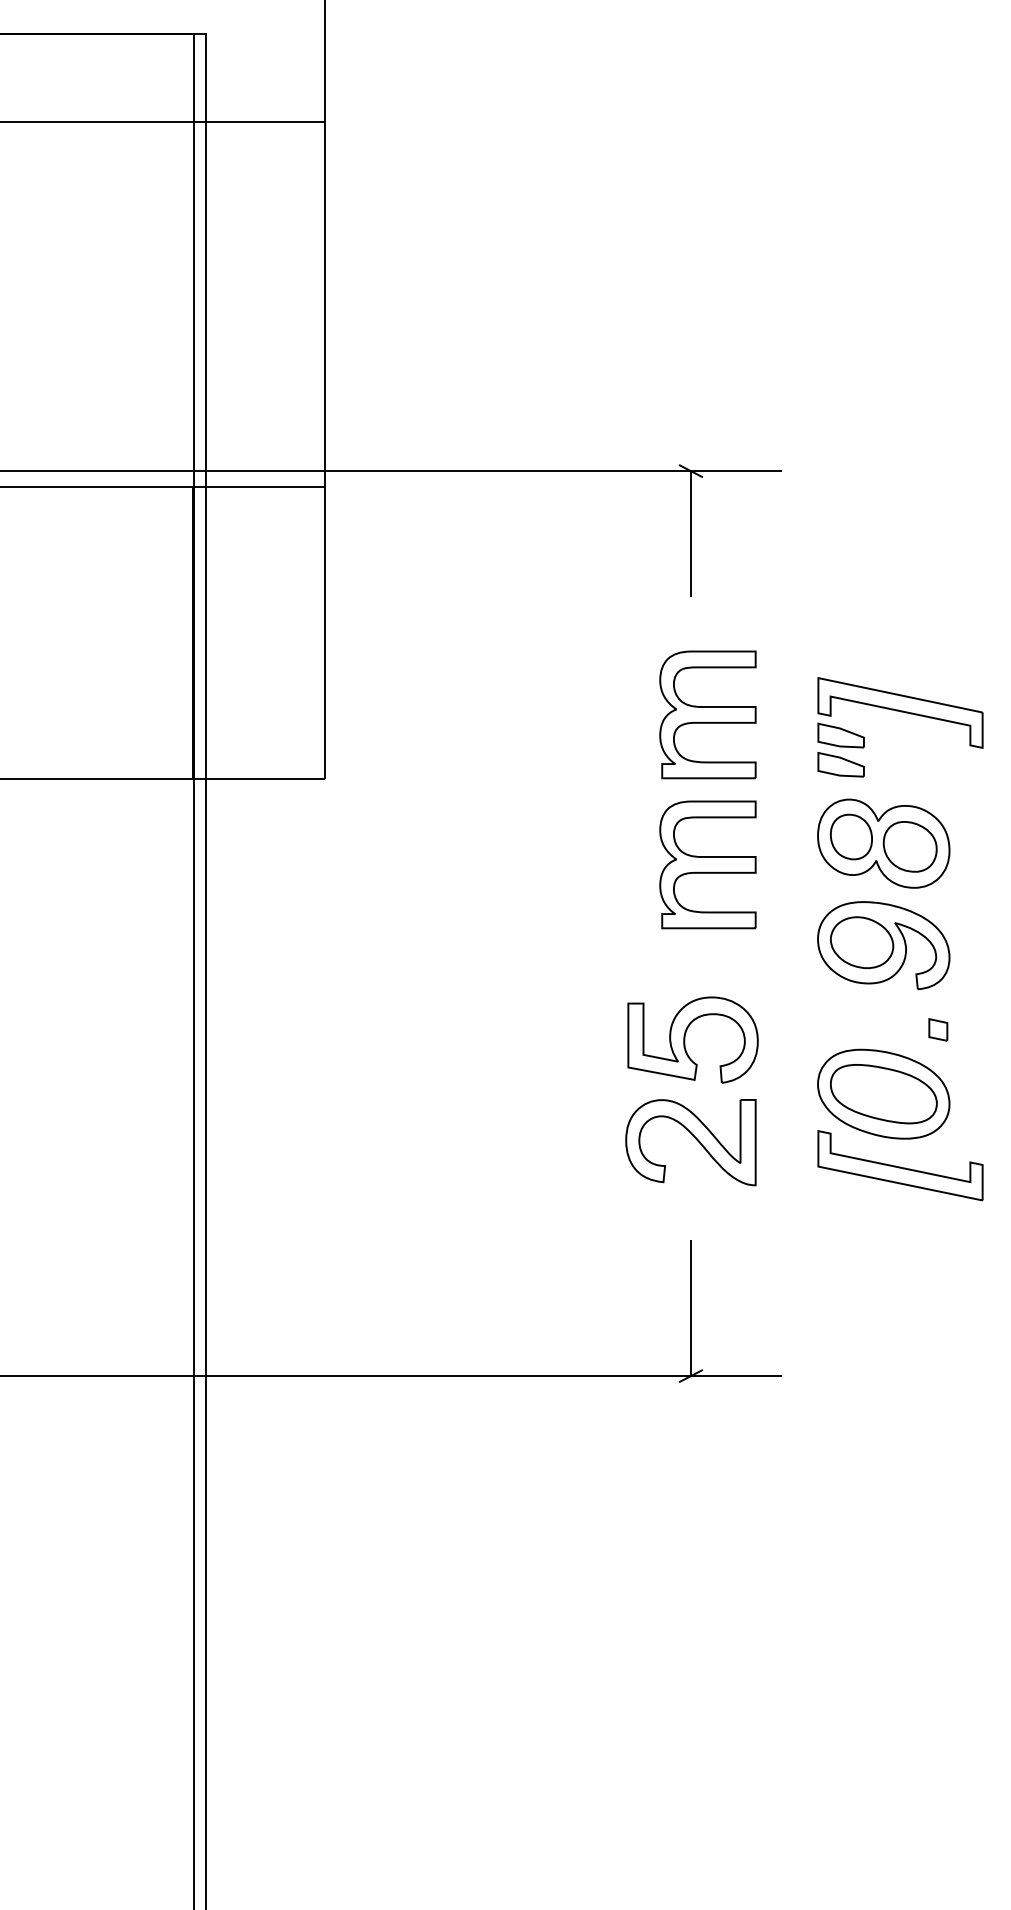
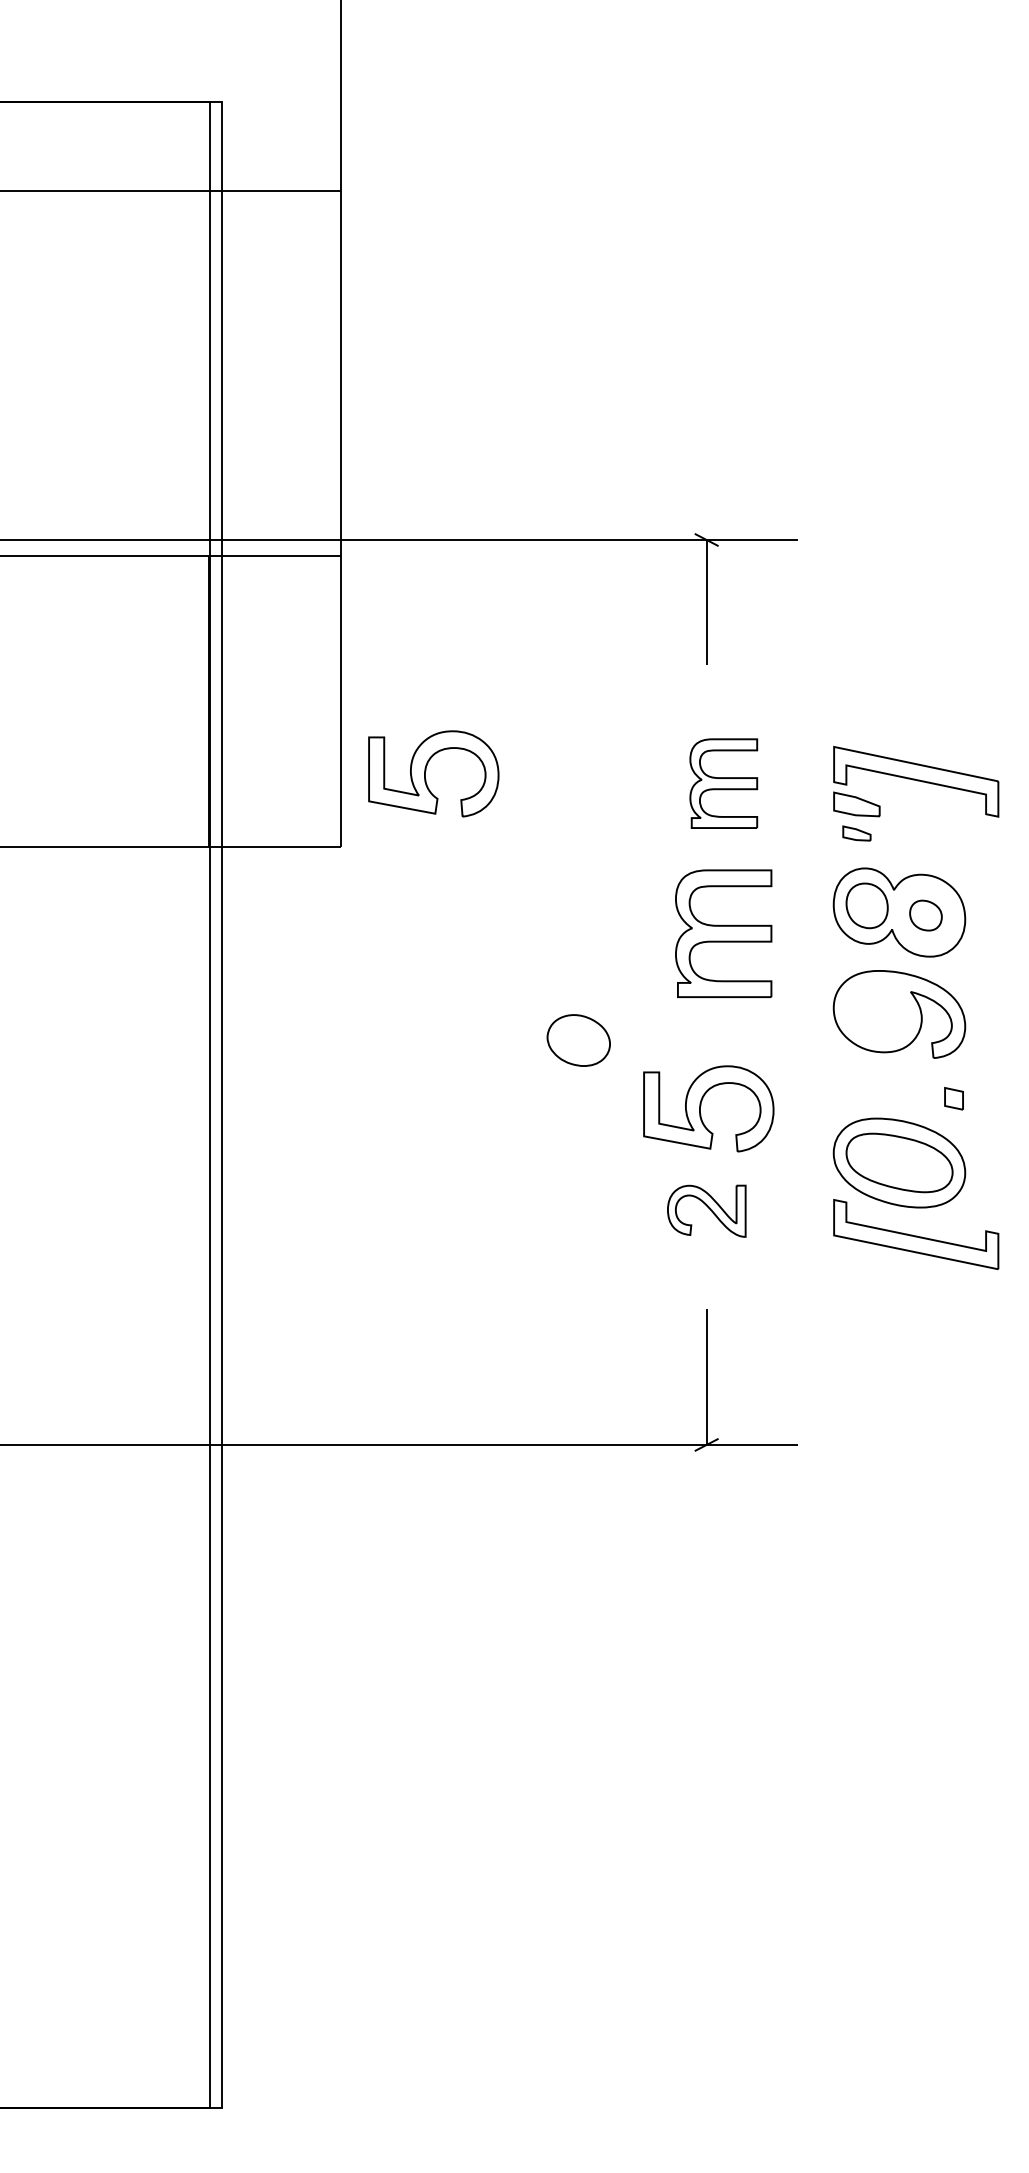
part: (410, 702) -> (426, 771), added
part: (707, 714) -> (723, 783), size x0.7
part: (840, 764) -> (856, 833), size x0.6
part: (909, 846) -> (925, 915), size x0.6
part: (861, 942) -> (578, 1040), moved
part: (690, 1141) -> (706, 1210), size x0.6

